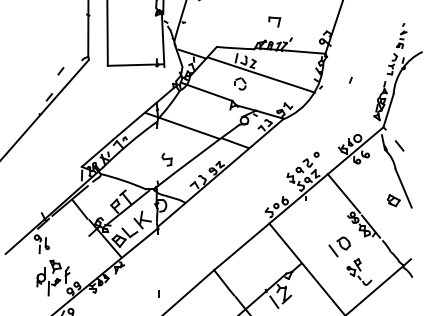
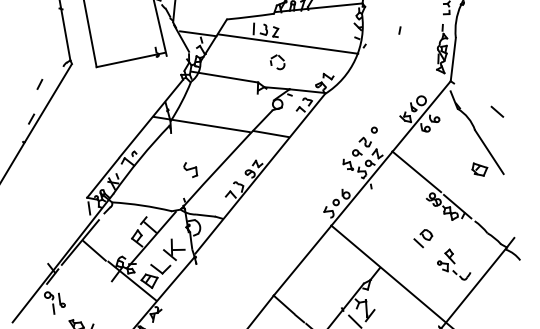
part: (240, 83) -> (277, 61), moved
line: (399, 145) -> (497, 111), moved
part: (339, 246) -> (423, 238), size x0.7

